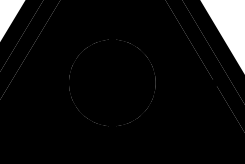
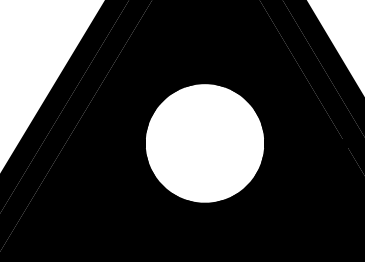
fill: (111, 82) -> (204, 143), removed

